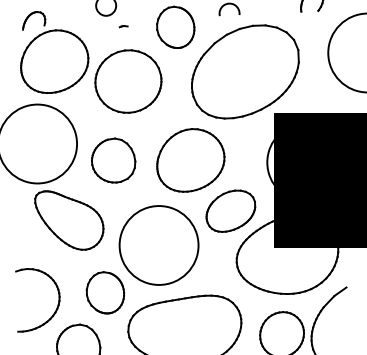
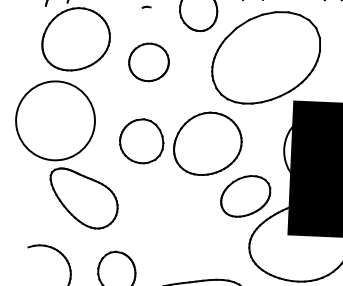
part: (128, 81) -> (149, 62), size x0.6
part: (113, 160) -> (141, 141), moved
circle: (158, 245) -> (171, 227), removed

